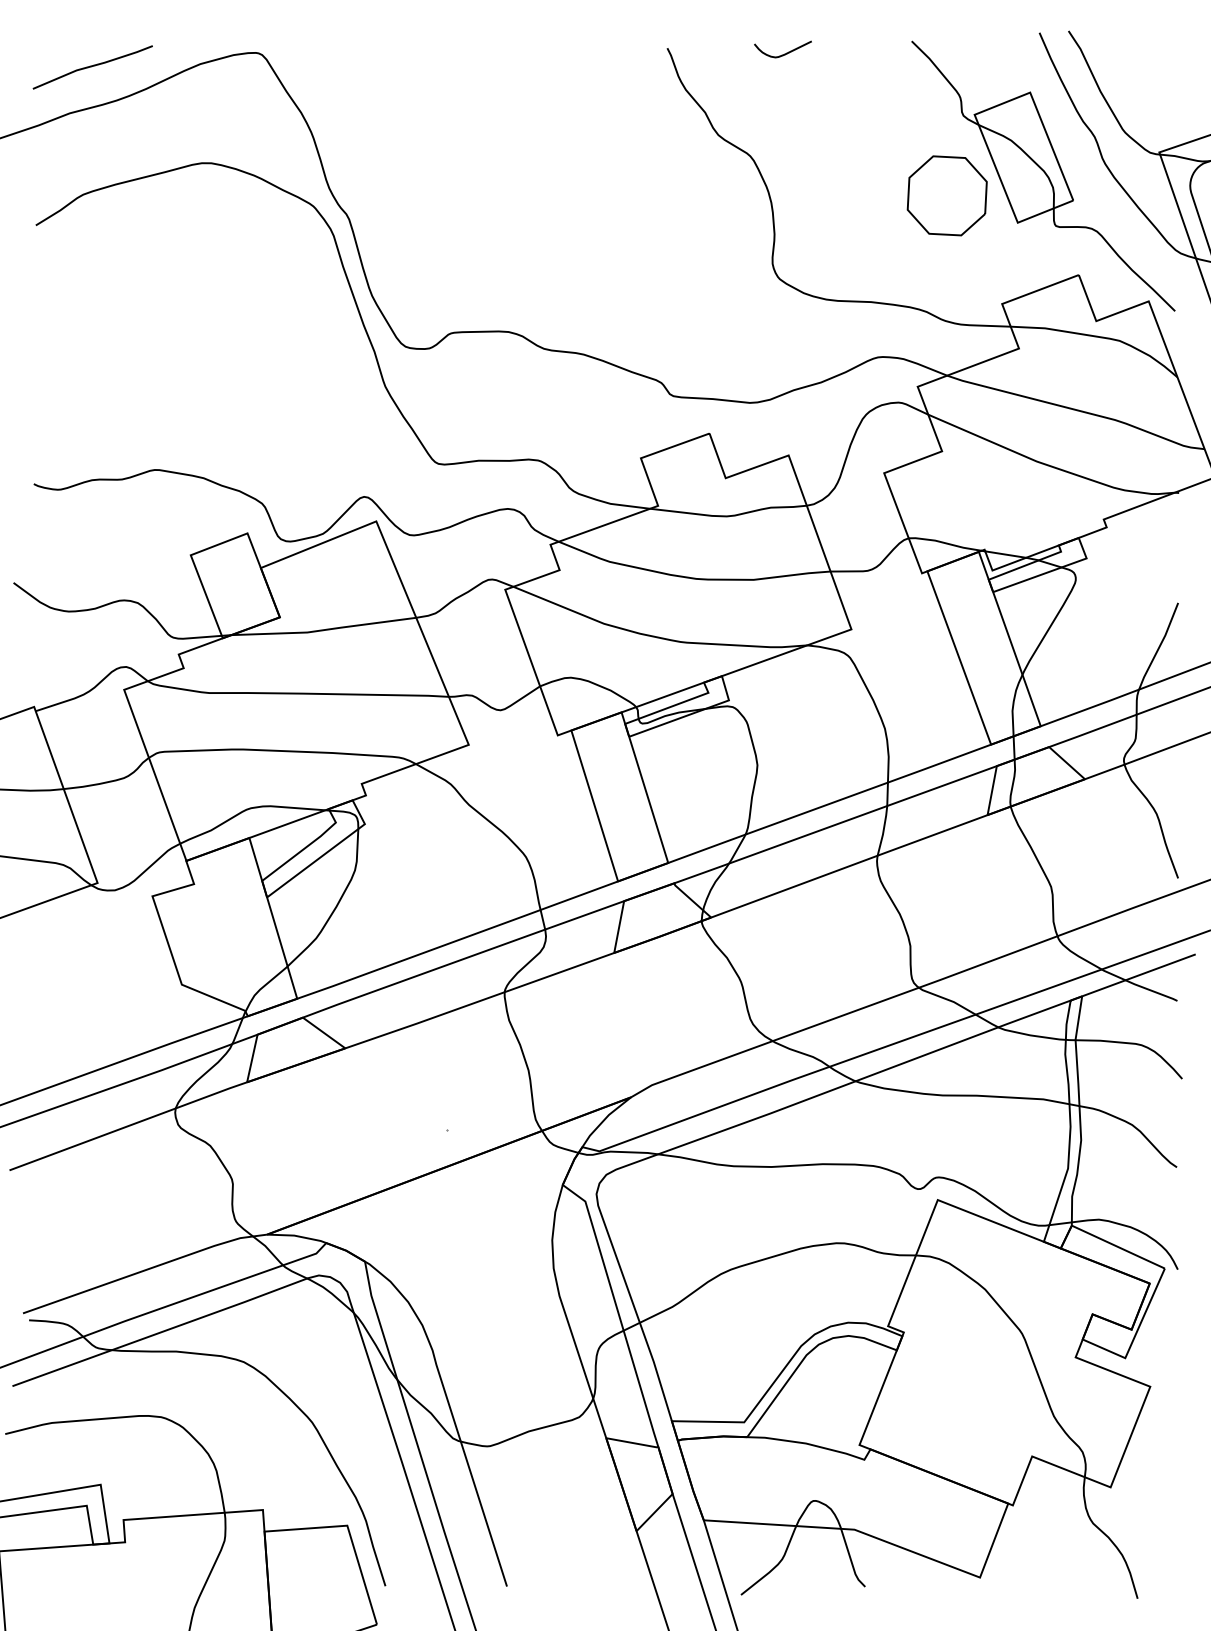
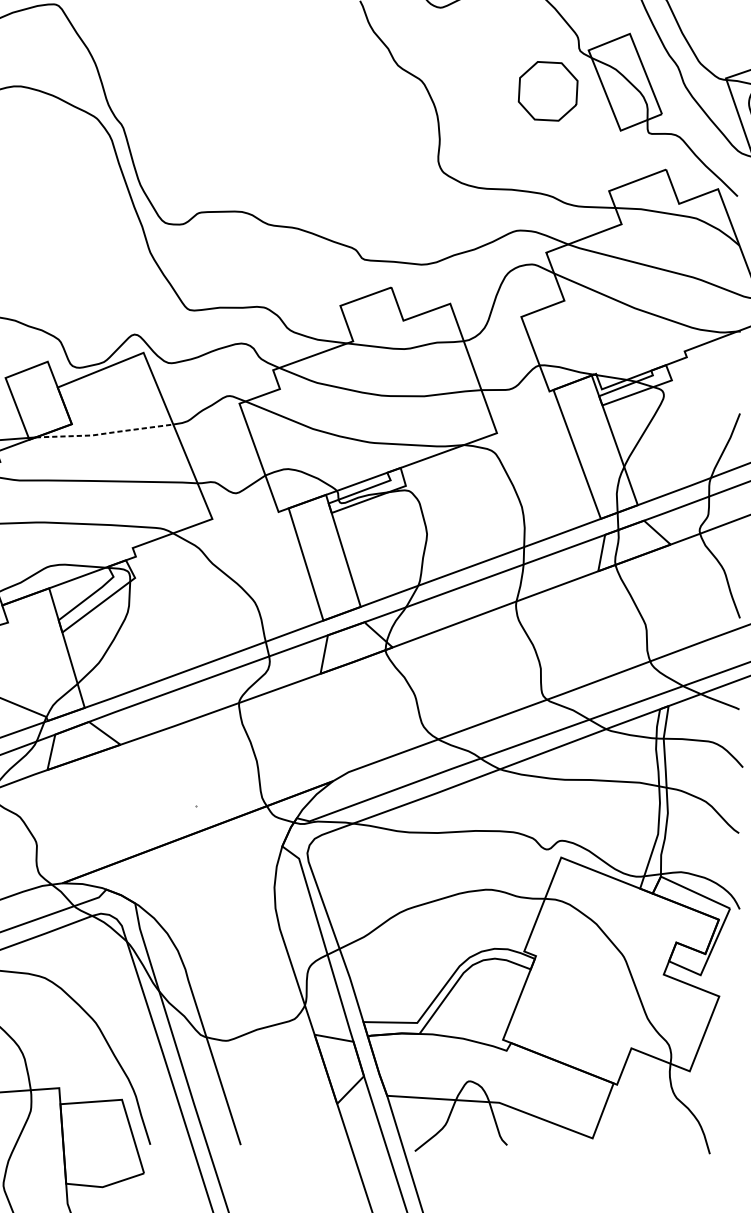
part: (946, 195) -> (547, 91), moved
line: (323, 630) -> (104, 433), solid -> dashed

